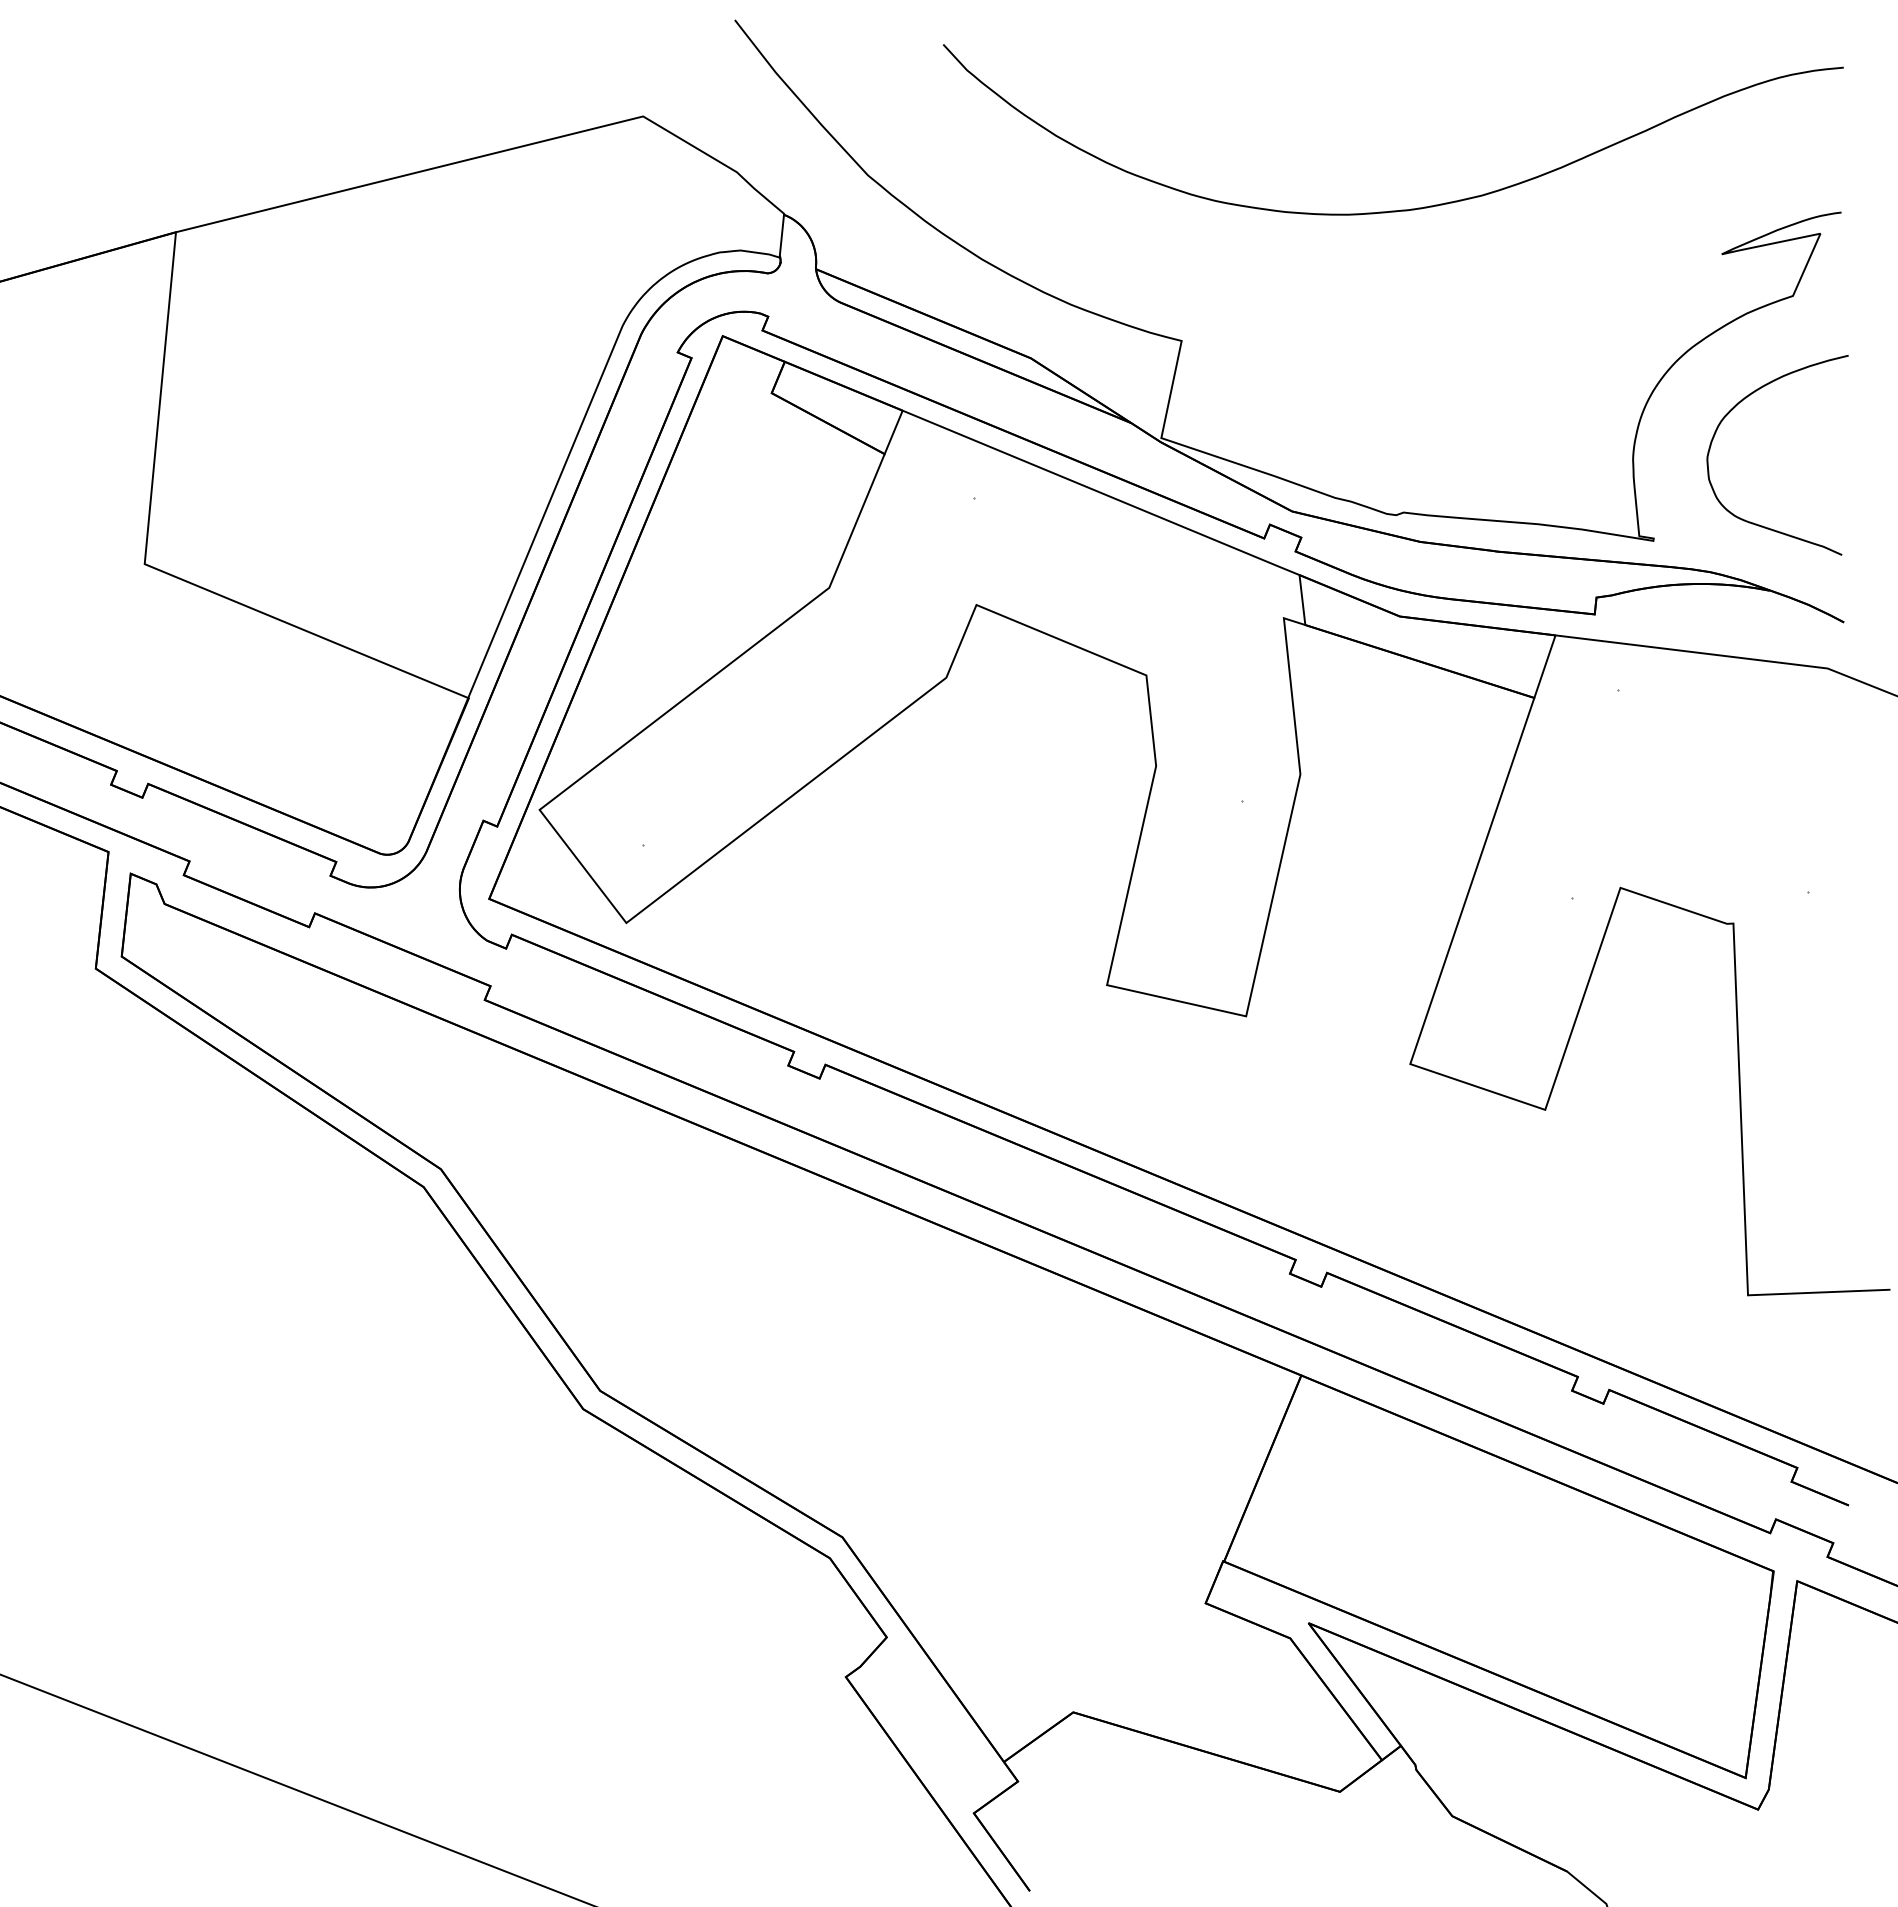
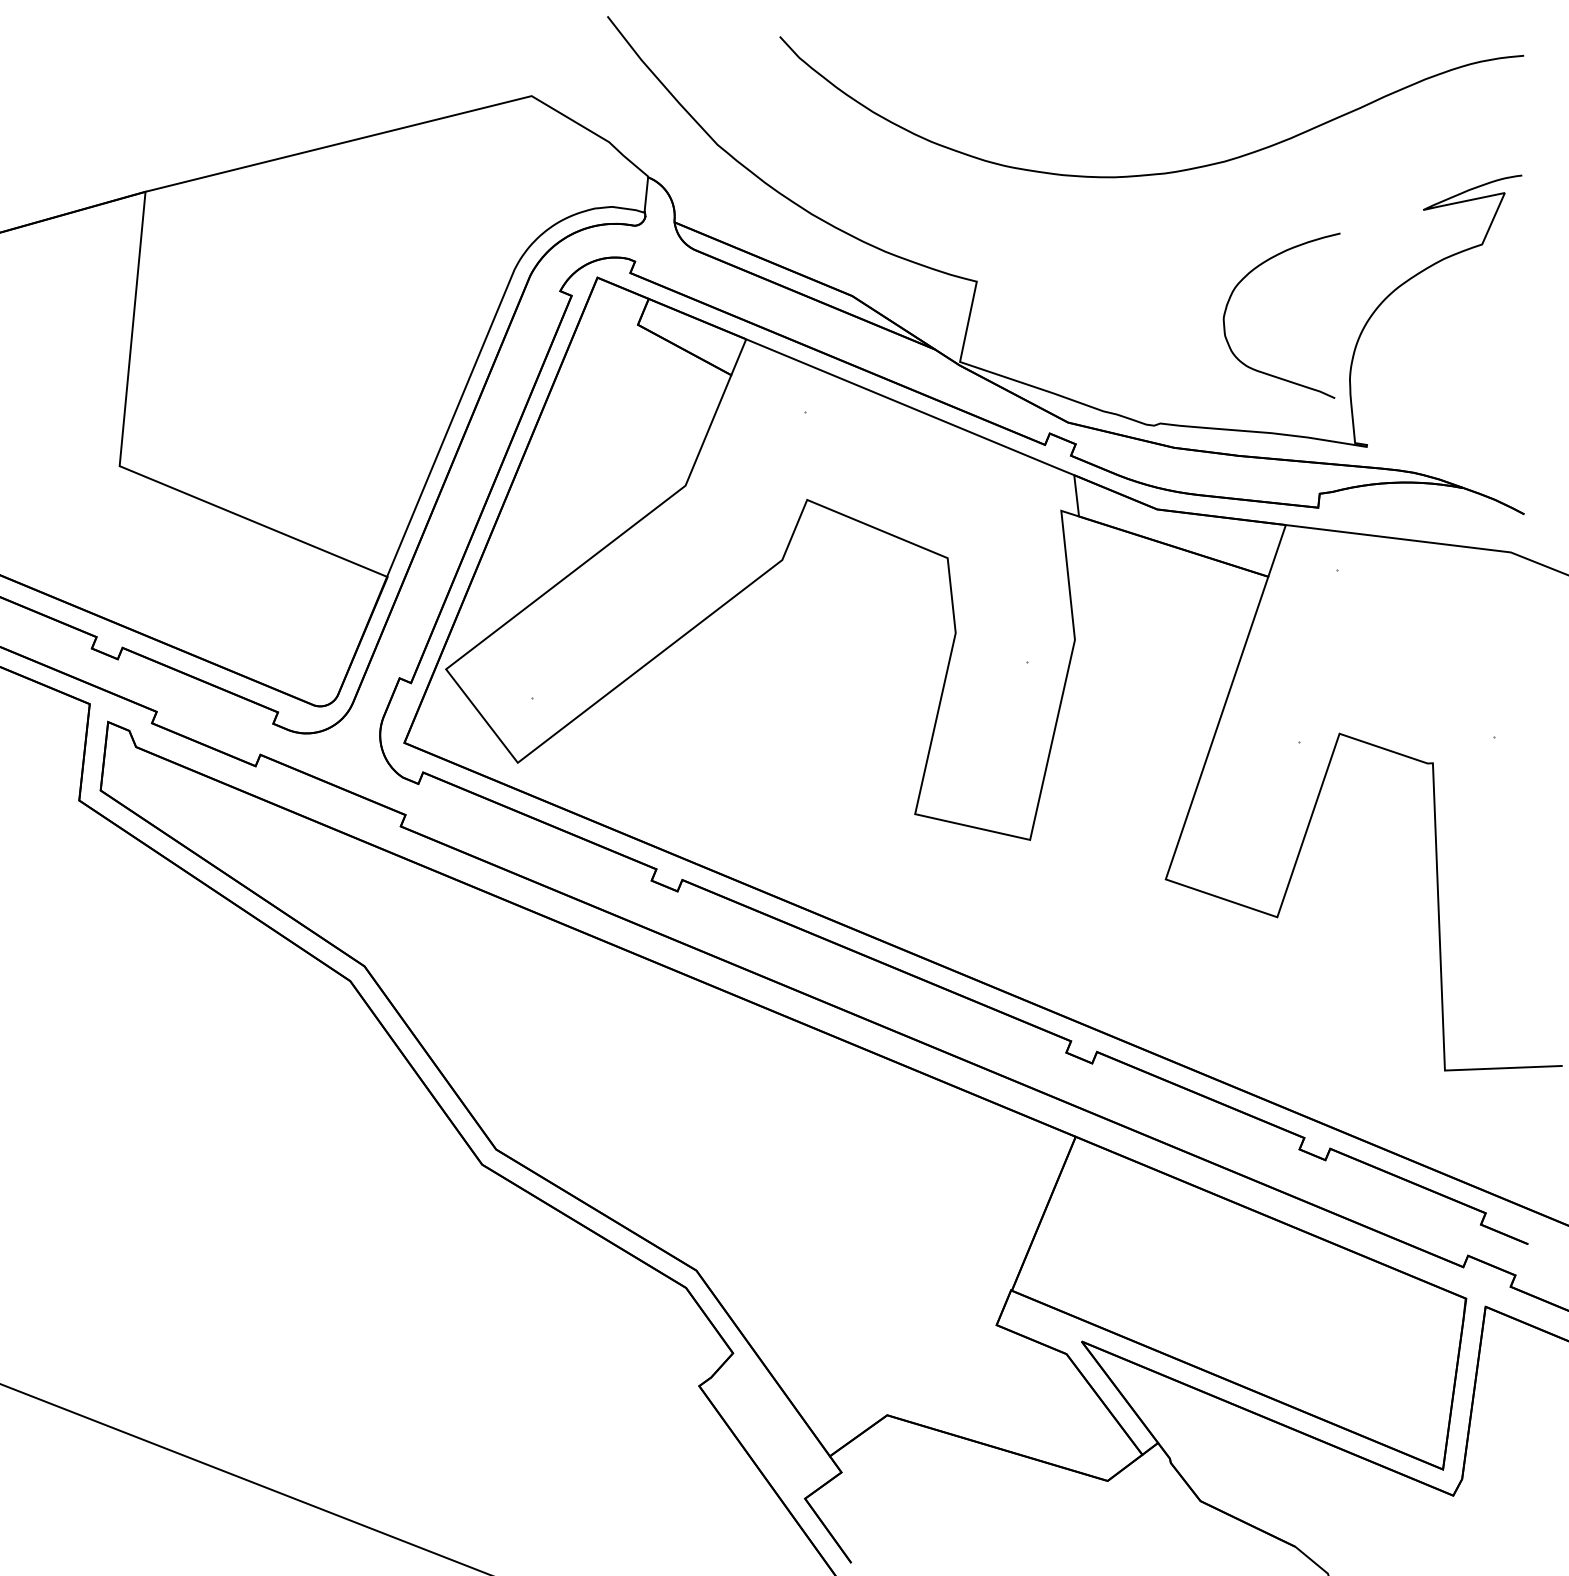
curve: (1733, 409) -> (1245, 277), moved

